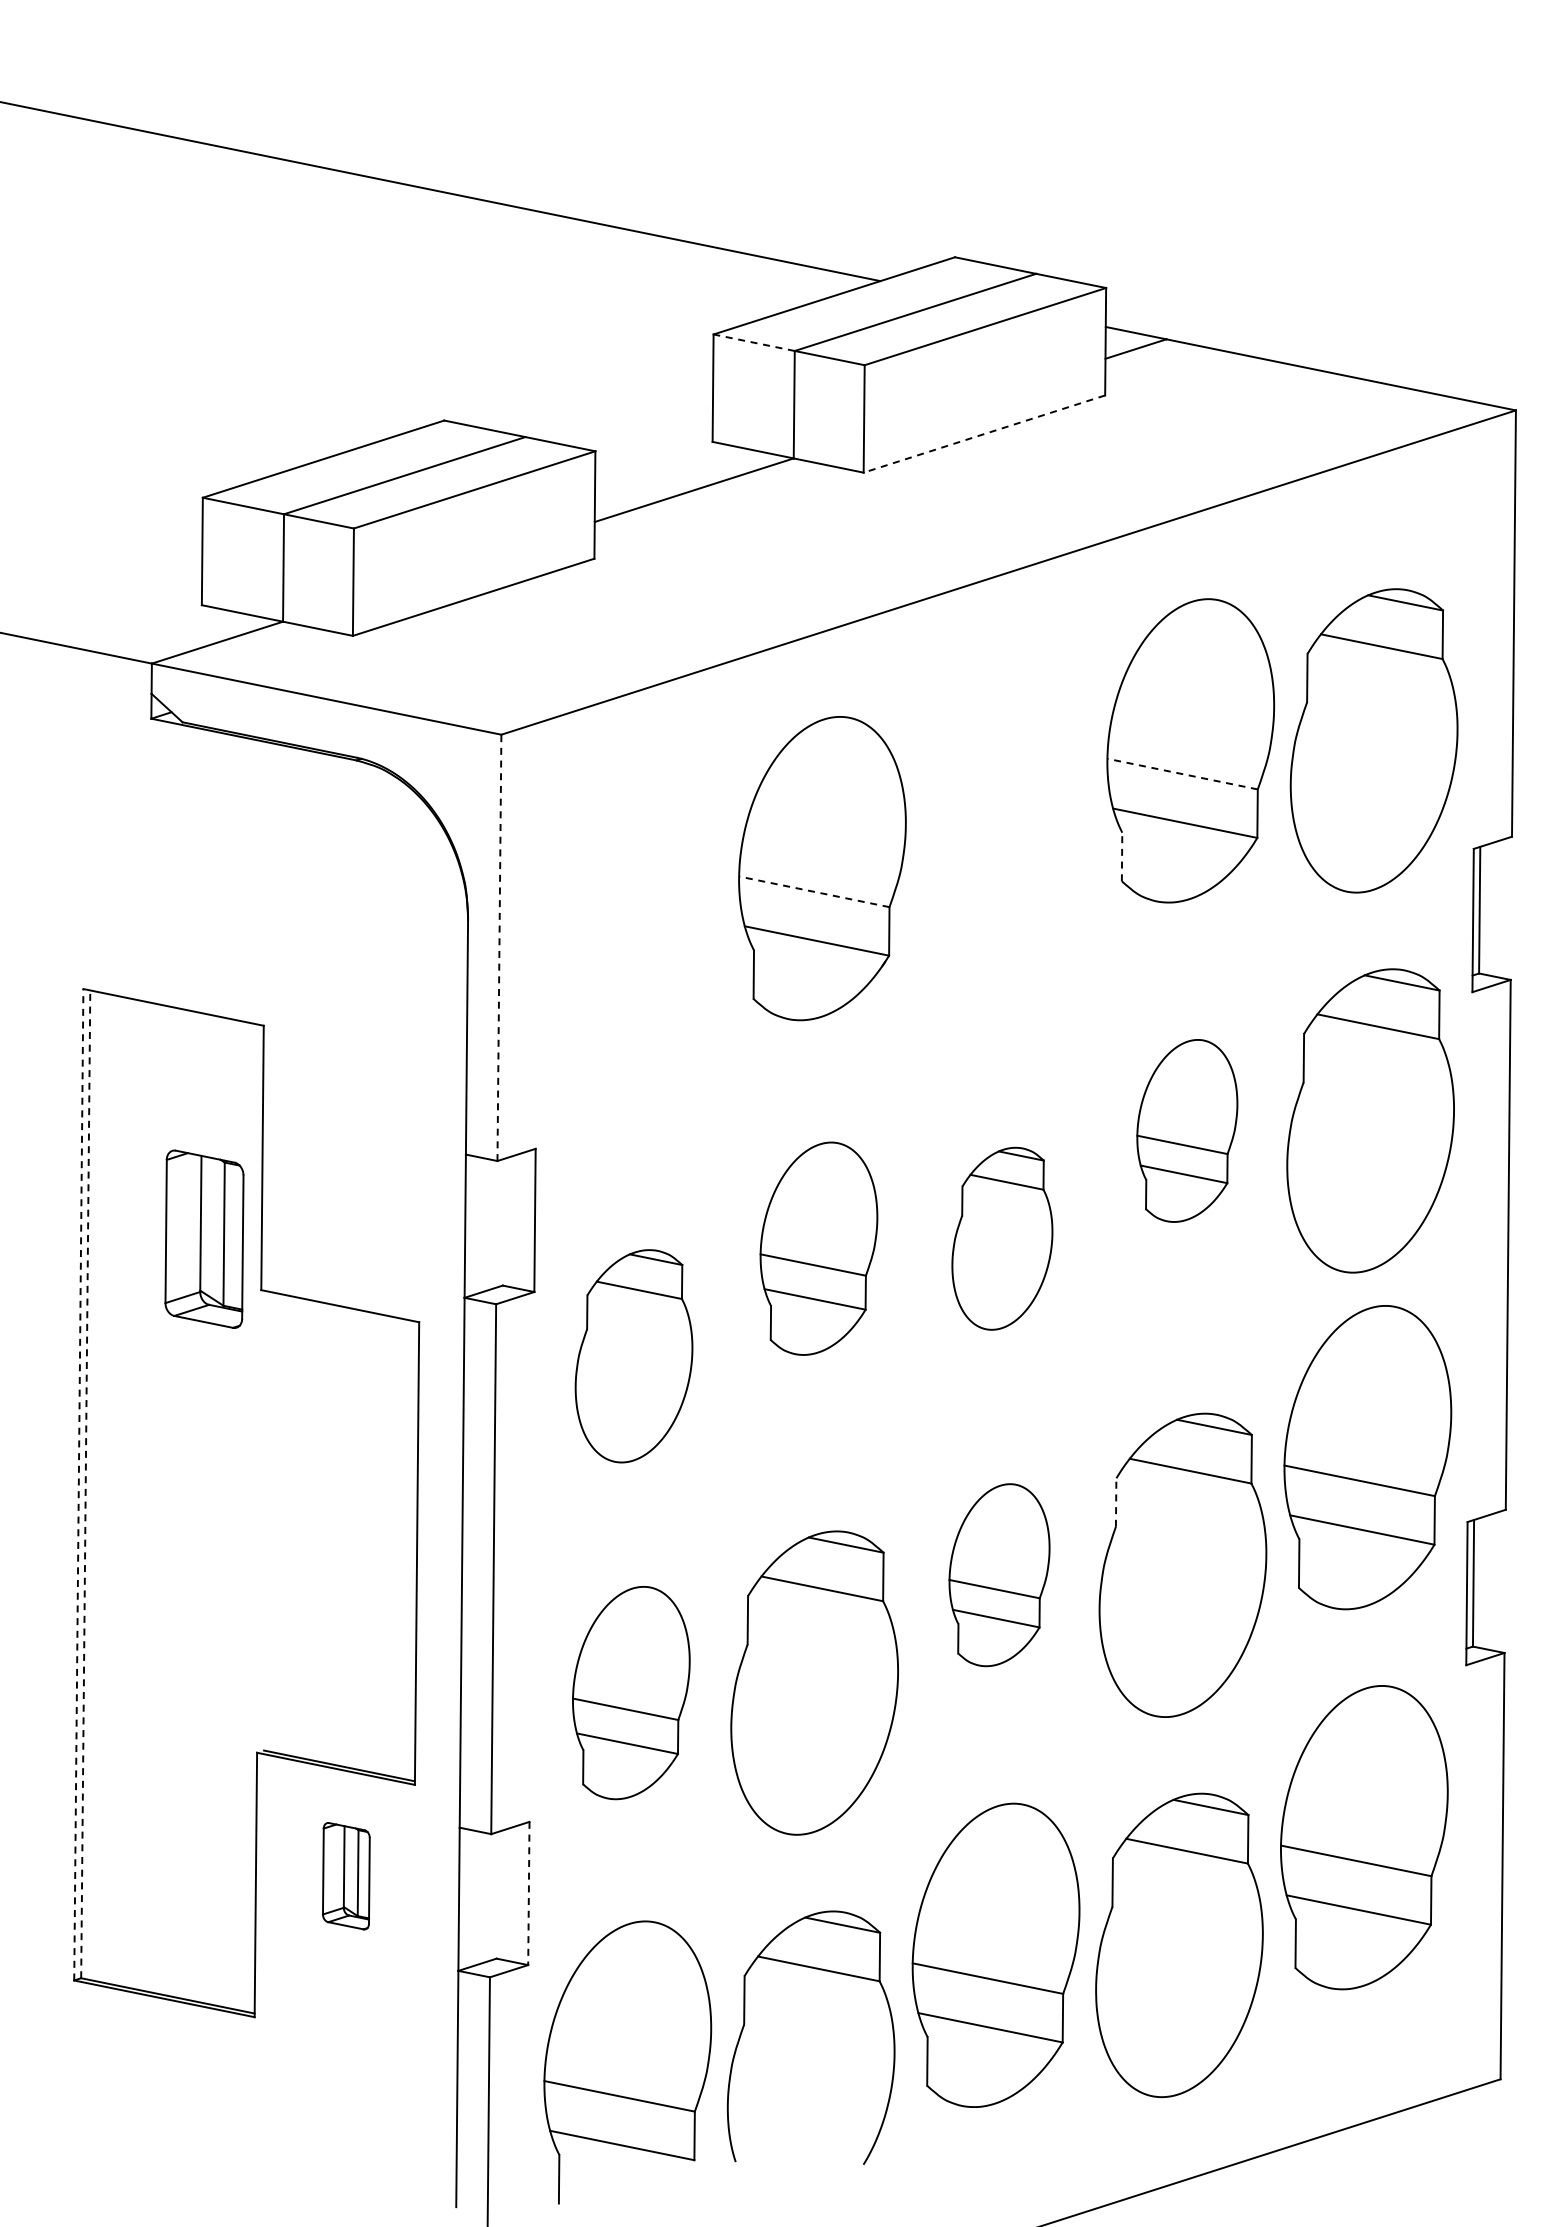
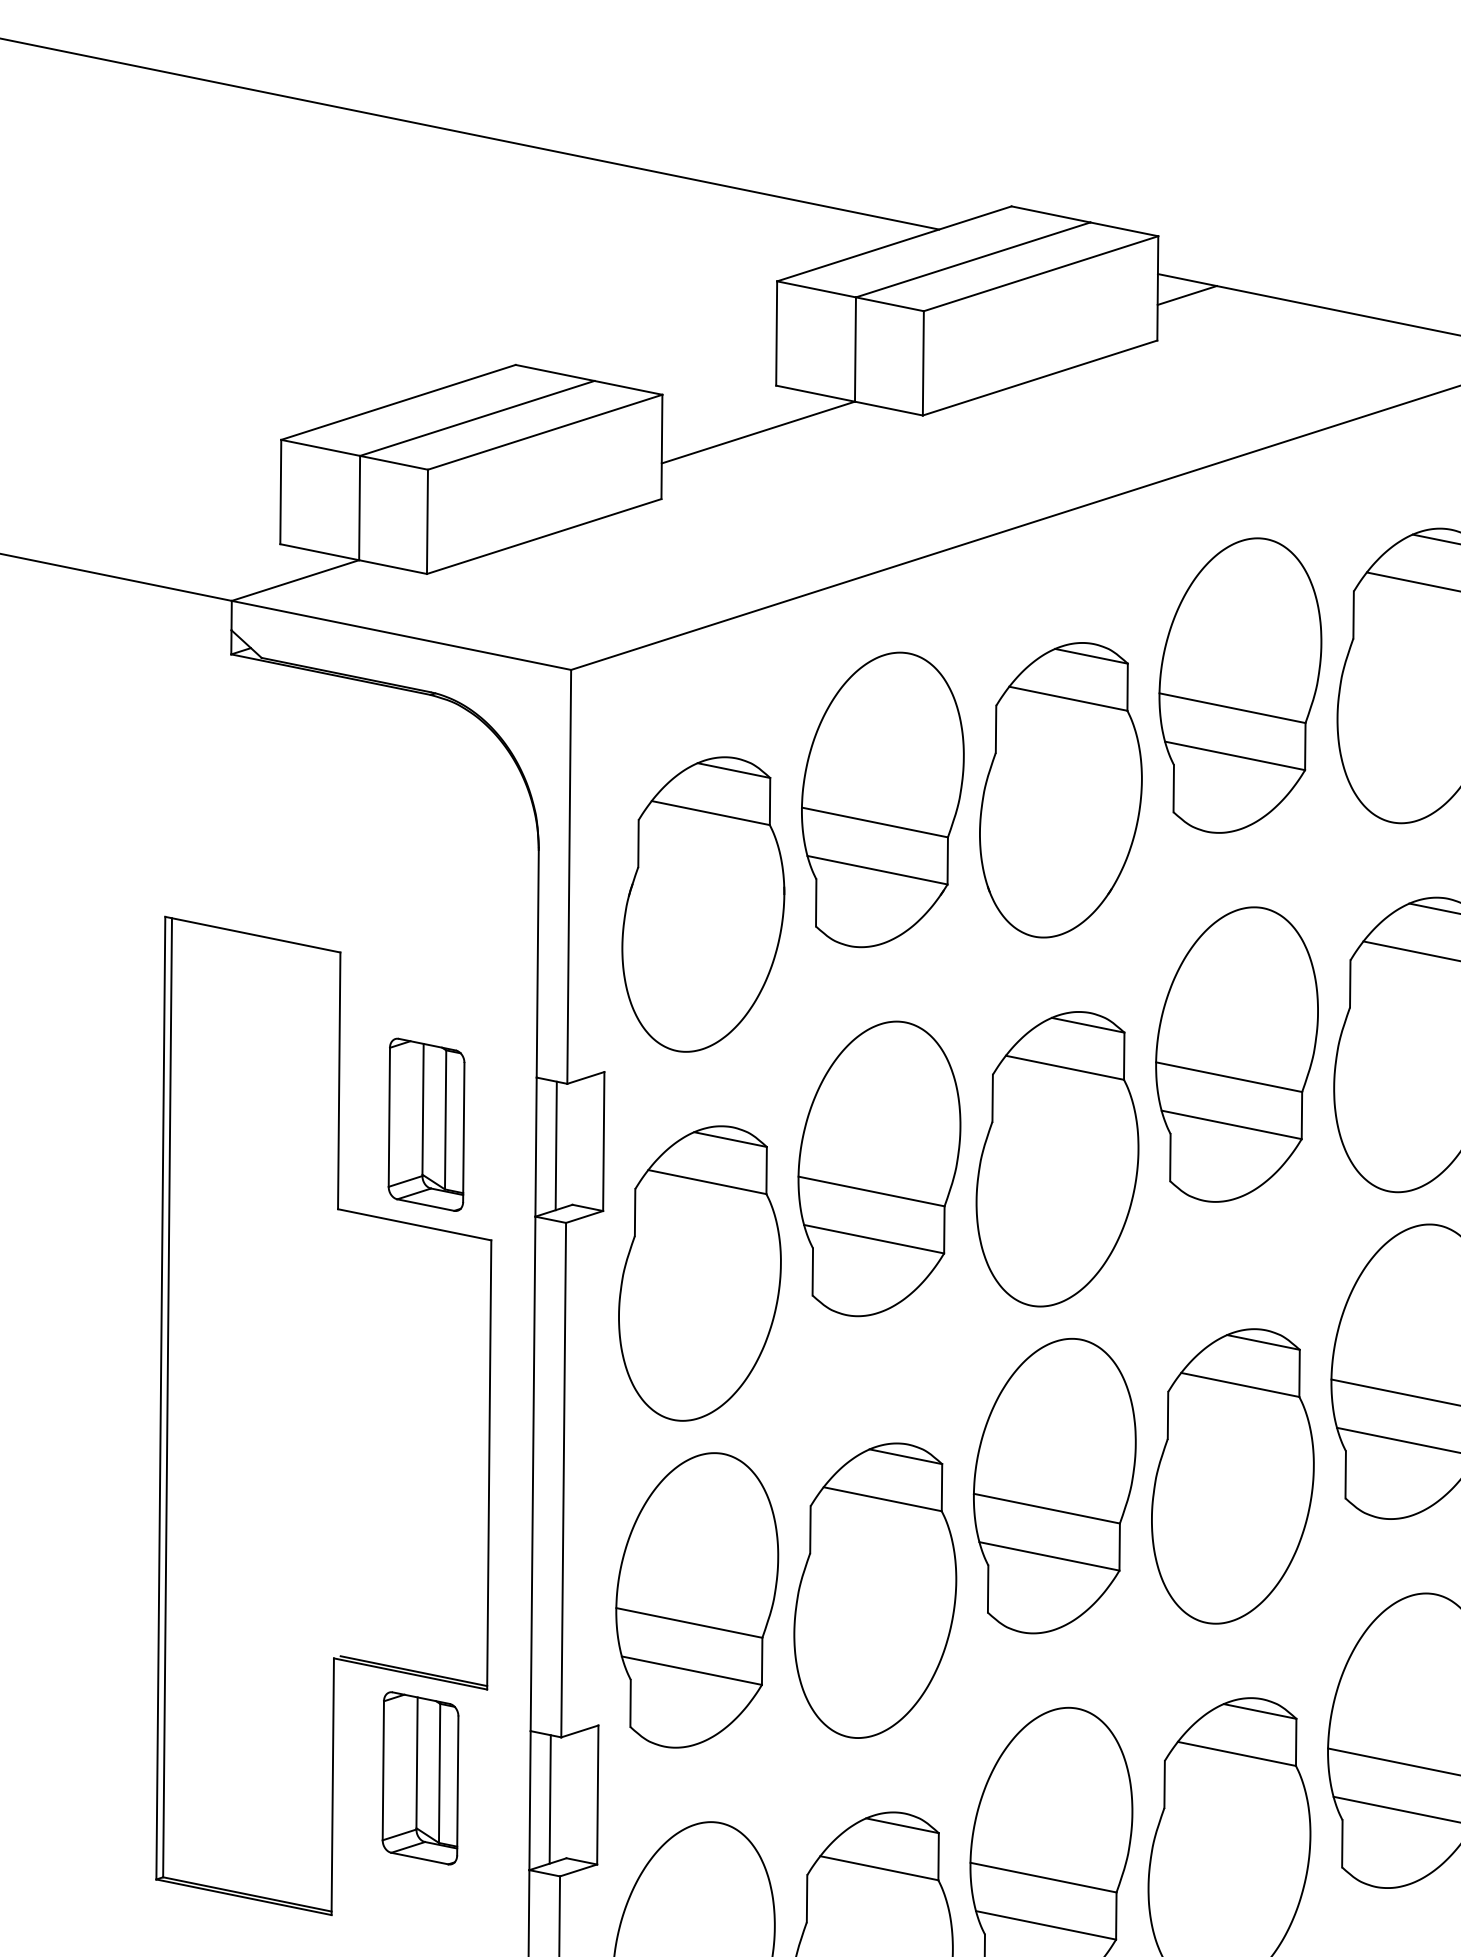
line: (753, 342) -> (815, 289), dashed -> solid
line: (984, 434) -> (1040, 378), dashed -> solid
line: (1182, 774) -> (1232, 708), dashed -> solid
line: (1122, 856) -> (1174, 788), dashed -> solid
part: (1005, 858) -> (1060, 790), added
line: (814, 891) -> (875, 822), dashed -> solid
line: (499, 947) -> (569, 876), dashed -> solid
part: (637, 975) -> (703, 903), added
part: (1187, 1130) -> (1237, 1054), size x1.67
line: (485, 1224) -> (555, 1145), added
part: (204, 1238) -> (426, 1124), moved
part: (1002, 1238) -> (1057, 1159), size x1.67
part: (818, 1248) -> (879, 1168), size x1.43
part: (633, 1355) -> (699, 1272), size x1.43
line: (78, 1484) -> (160, 1397), dashed -> solid
line: (85, 1484) -> (167, 1397), dashed -> solid
line: (1116, 1502) -> (1168, 1415), dashed -> solid
part: (999, 1574) -> (1054, 1485), size x1.67
part: (631, 1692) -> (697, 1599), size x1.43
part: (346, 1875) -> (420, 1777), size x1.67
line: (528, 1893) -> (597, 1795), dashed -> solid
line: (479, 1897) -> (549, 1798), added

